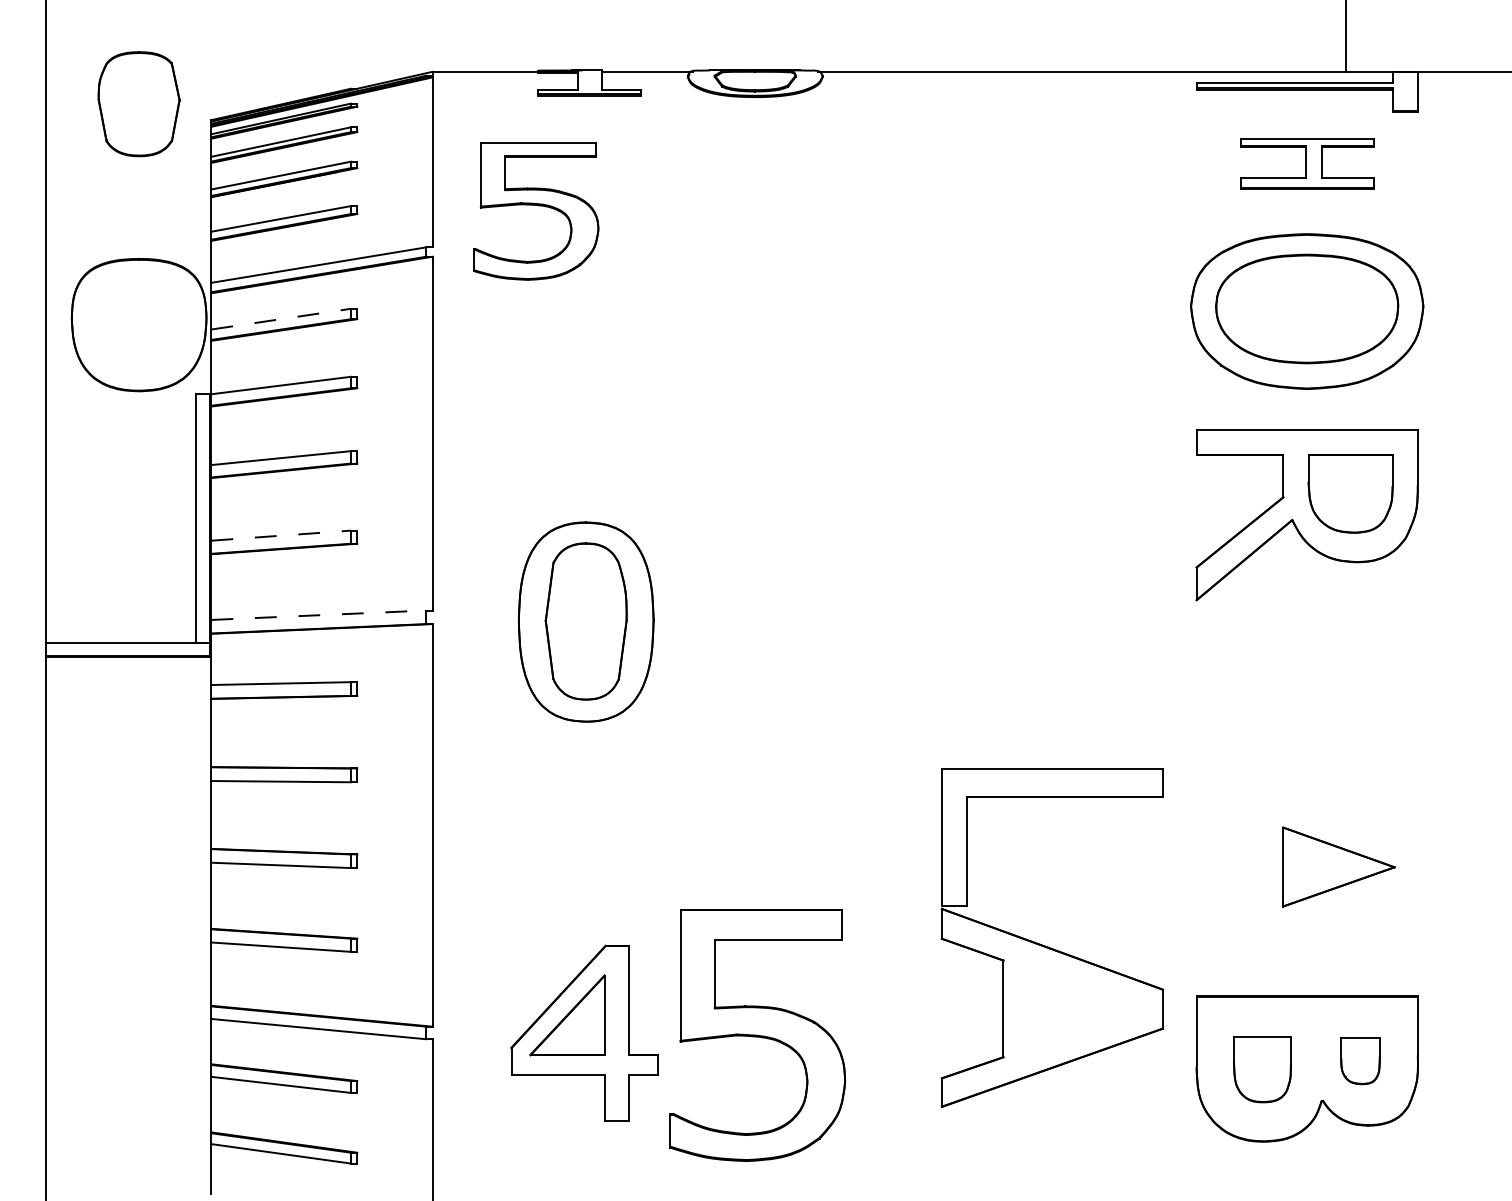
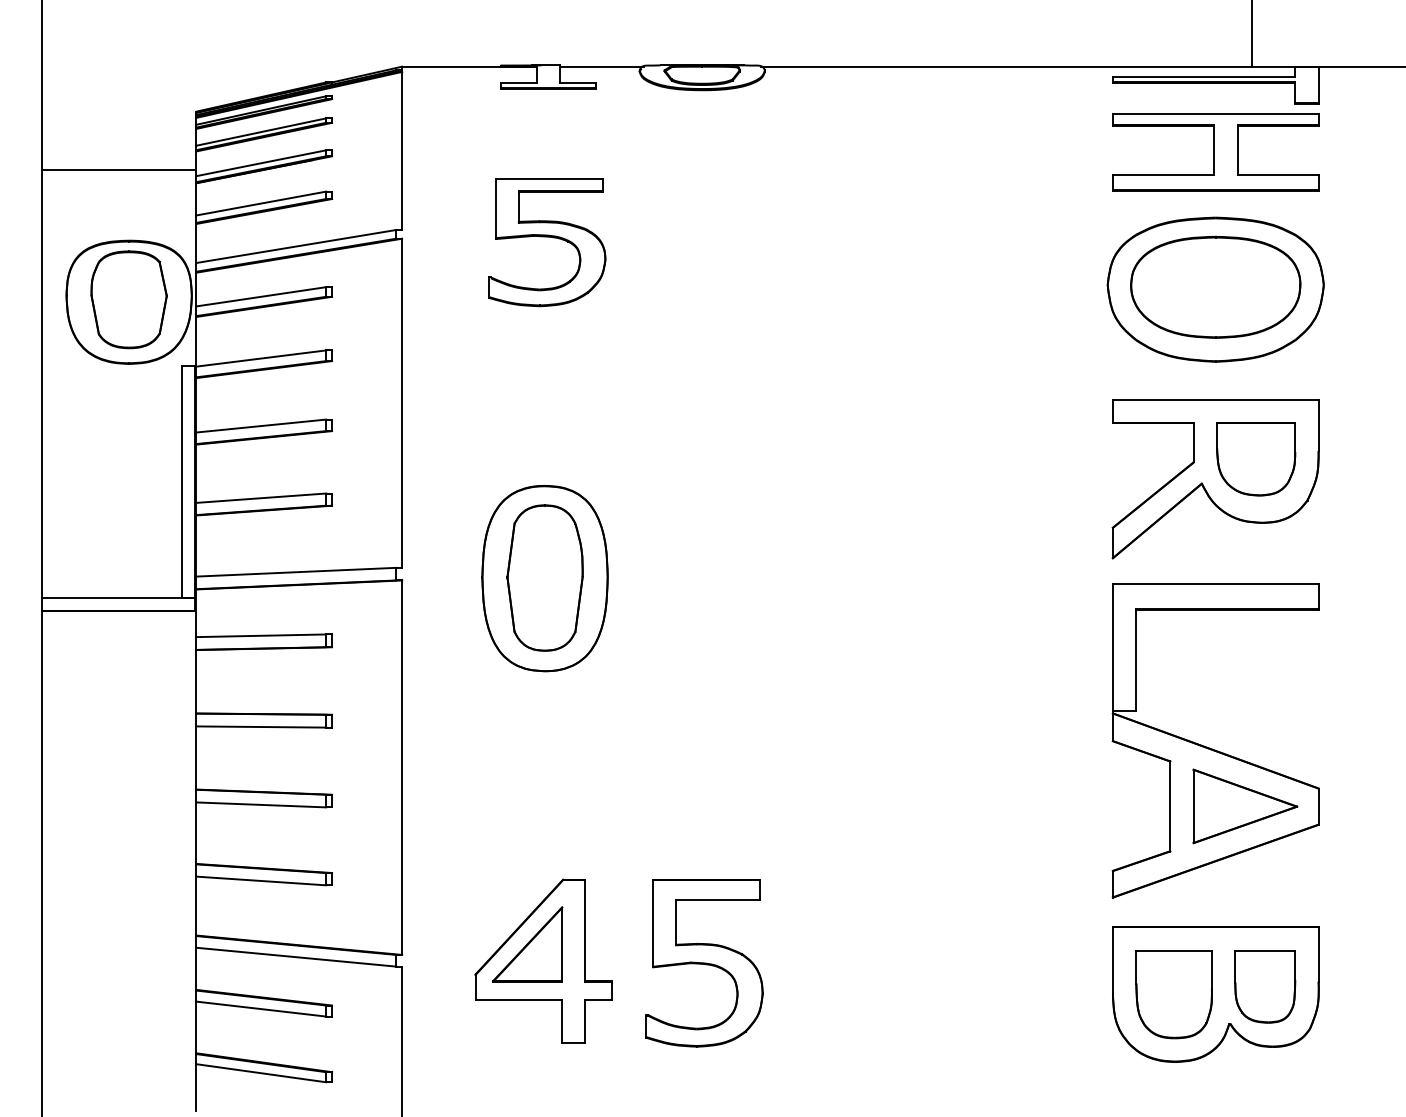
part: (138, 103) -> (128, 299), moved
part: (1306, 164) -> (1215, 152), size x1.67
line: (128, 182) -> (119, 169), added
part: (536, 211) -> (547, 242), moved
line: (281, 318) -> (261, 296), dashed -> solid
line: (281, 536) -> (261, 498), dashed -> solid
line: (319, 615) -> (296, 572), dashed -> solid
part: (1048, 946) -> (1212, 748), moved
part: (757, 1035) -> (704, 963), size x0.71
part: (1360, 1060) -> (1265, 986), size x1.67
part: (1261, 1069) -> (1173, 994), size x1.43

